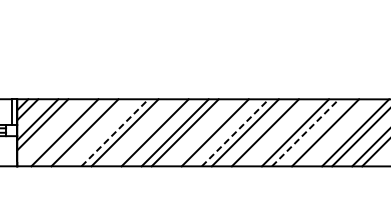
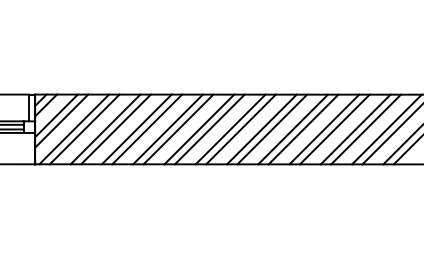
line: (55, 132) -> (74, 129), added
line: (94, 132) -> (115, 129), added
line: (115, 132) -> (137, 129), dashed -> solid
line: (144, 132) -> (167, 129), added
line: (205, 132) -> (230, 129), added
line: (235, 132) -> (262, 129), dashed -> solid
line: (275, 132) -> (303, 129), added
line: (306, 132) -> (335, 129), dashed -> solid
line: (335, 132) -> (365, 129), added

